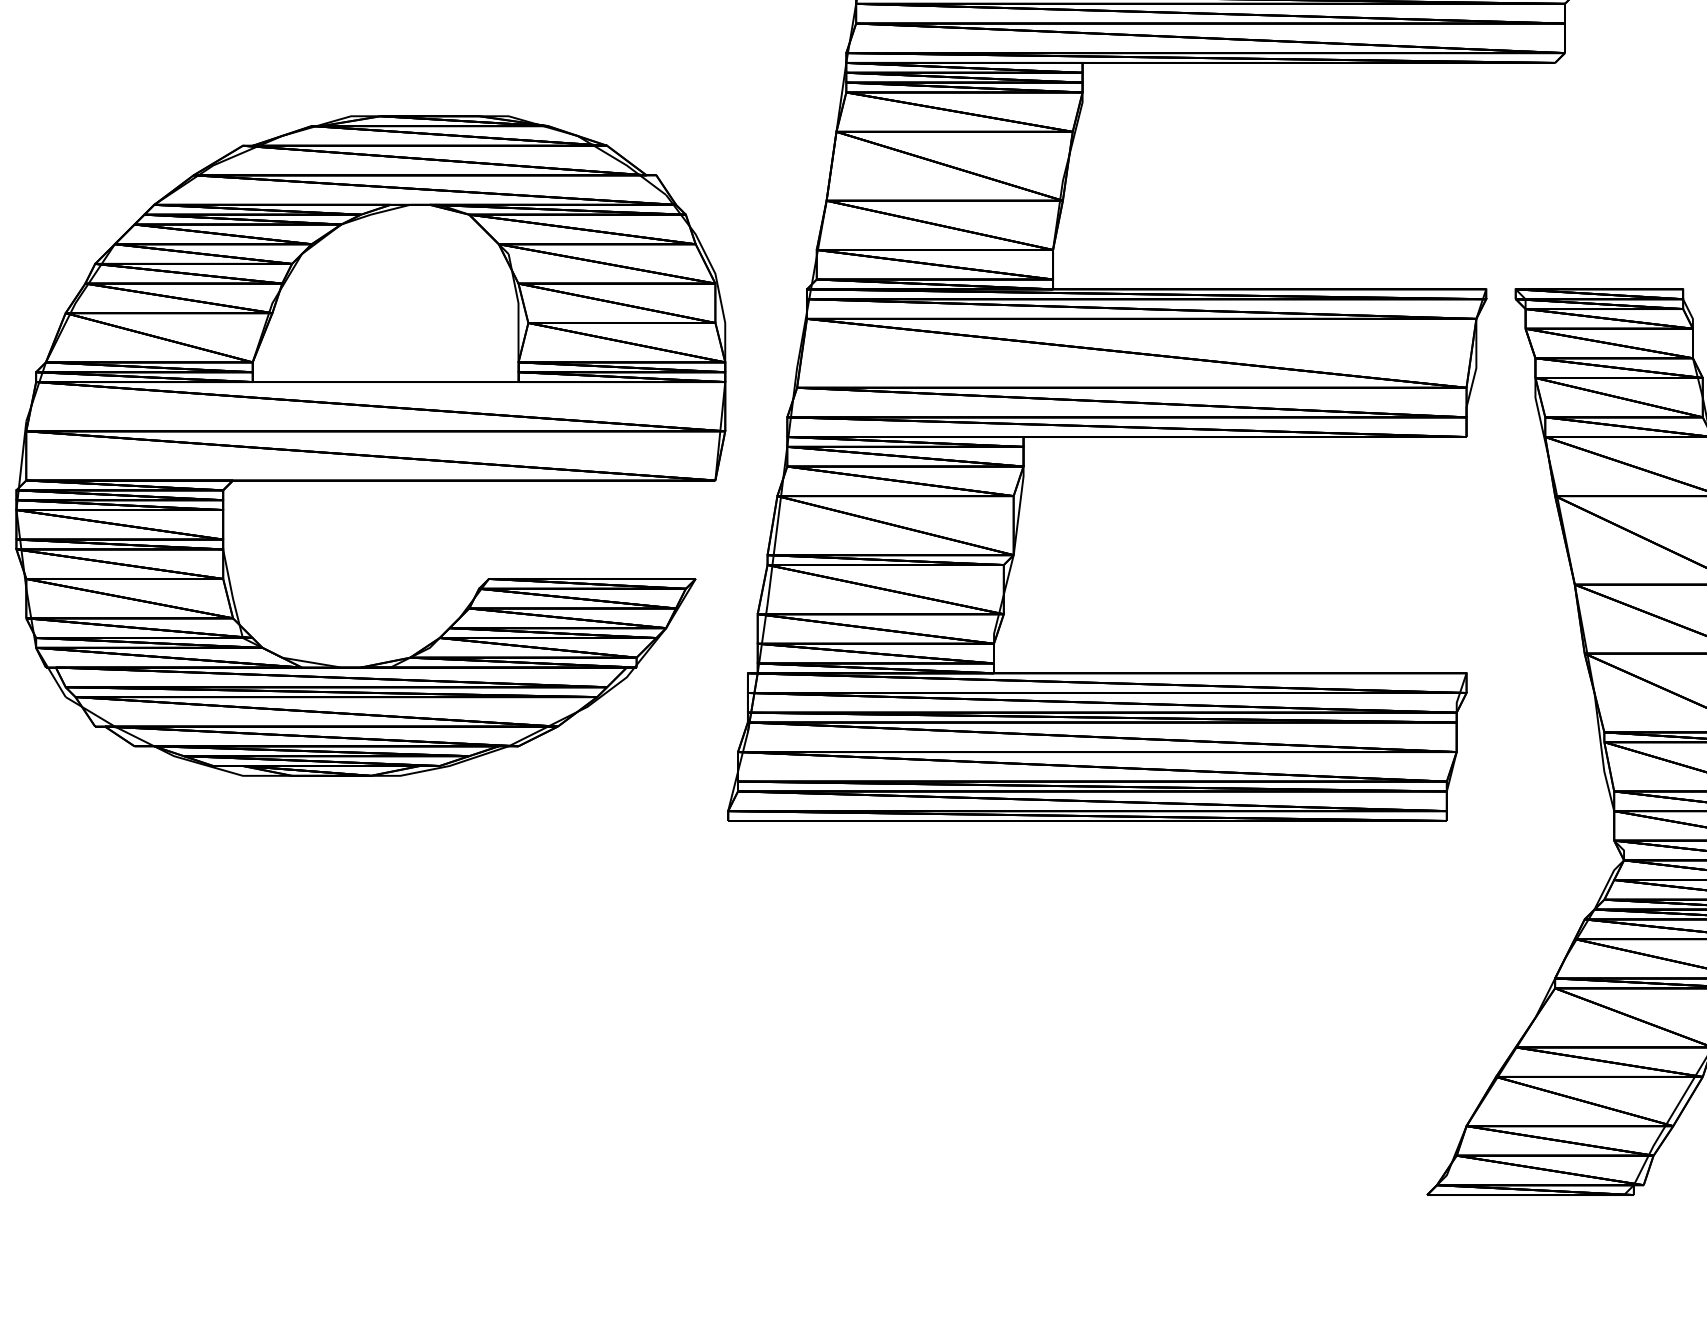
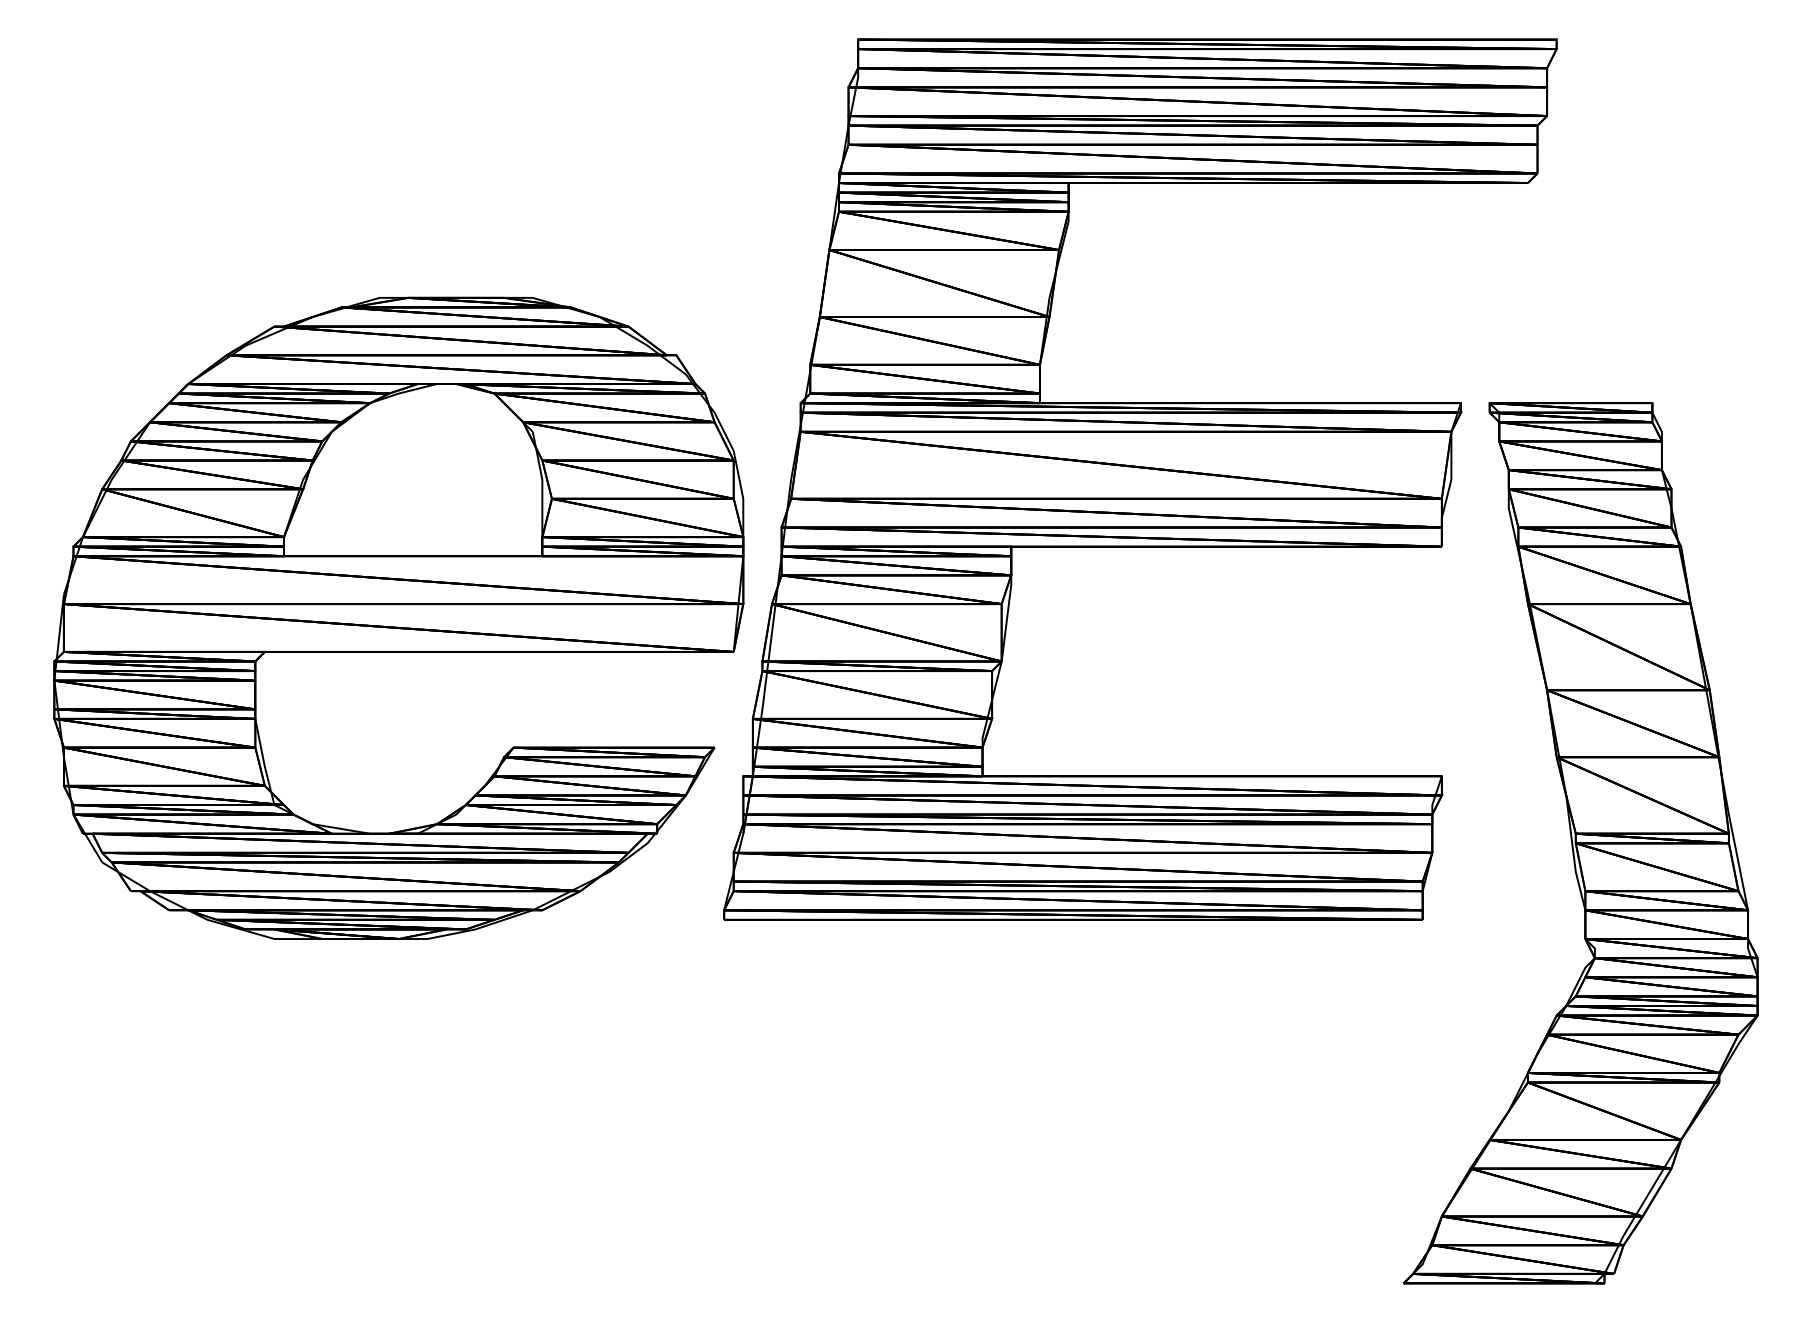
part: (370, 445) -> (398, 617), moved

